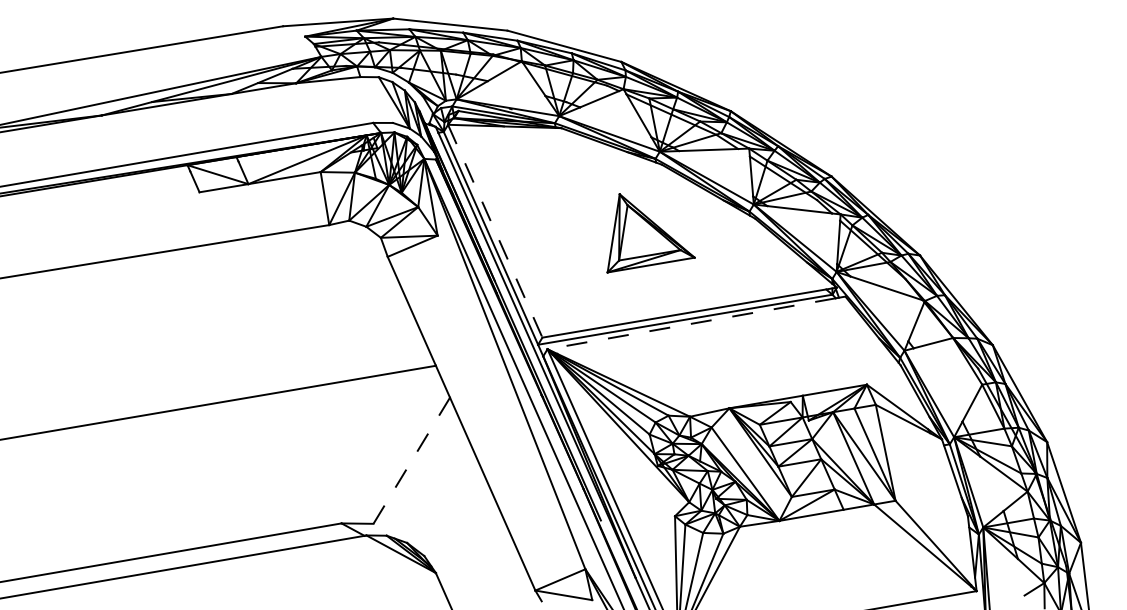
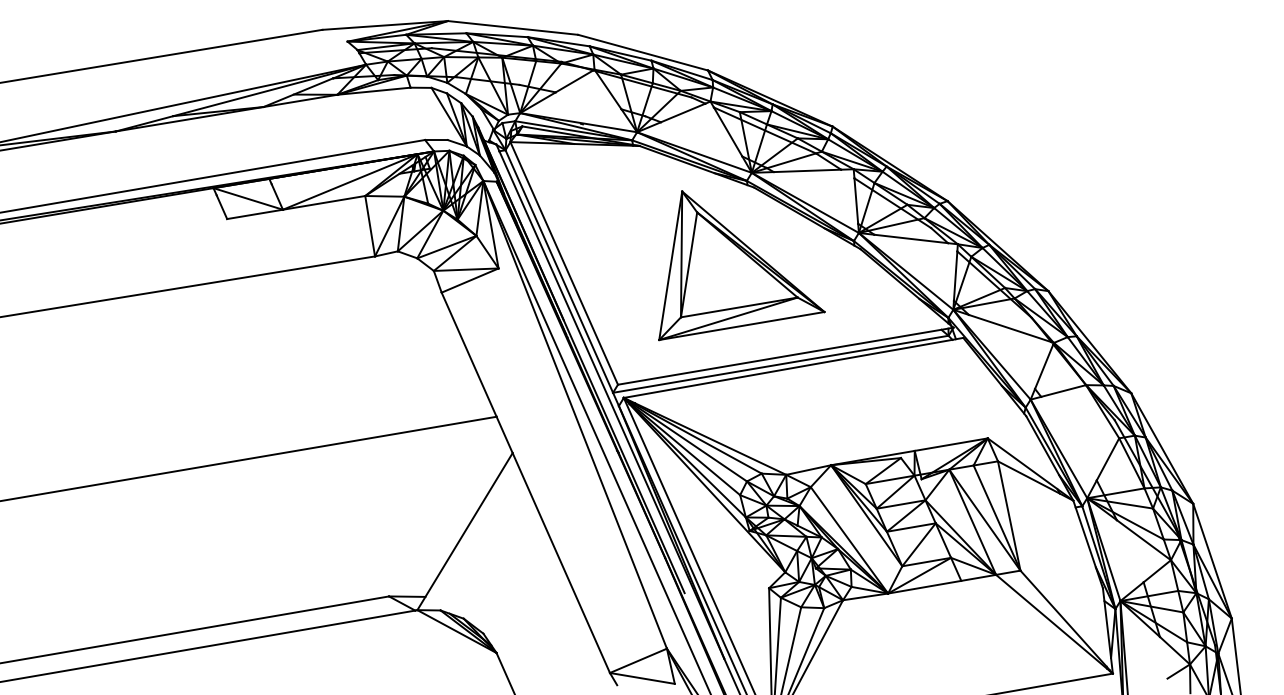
line: (495, 231) -> (564, 263), dashed -> solid
part: (650, 233) -> (741, 265), size x1.67
line: (692, 323) -> (788, 368), dashed -> solid
line: (408, 466) -> (465, 531), dashed -> solid

